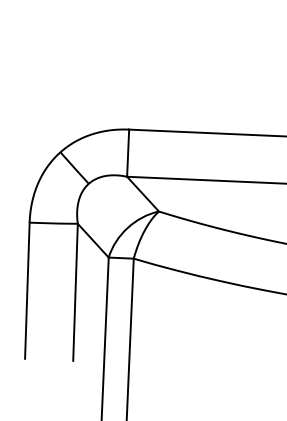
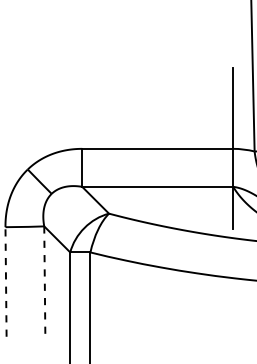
line: (27, 290) -> (6, 281), solid -> dashed
line: (75, 293) -> (44, 282), solid -> dashed

